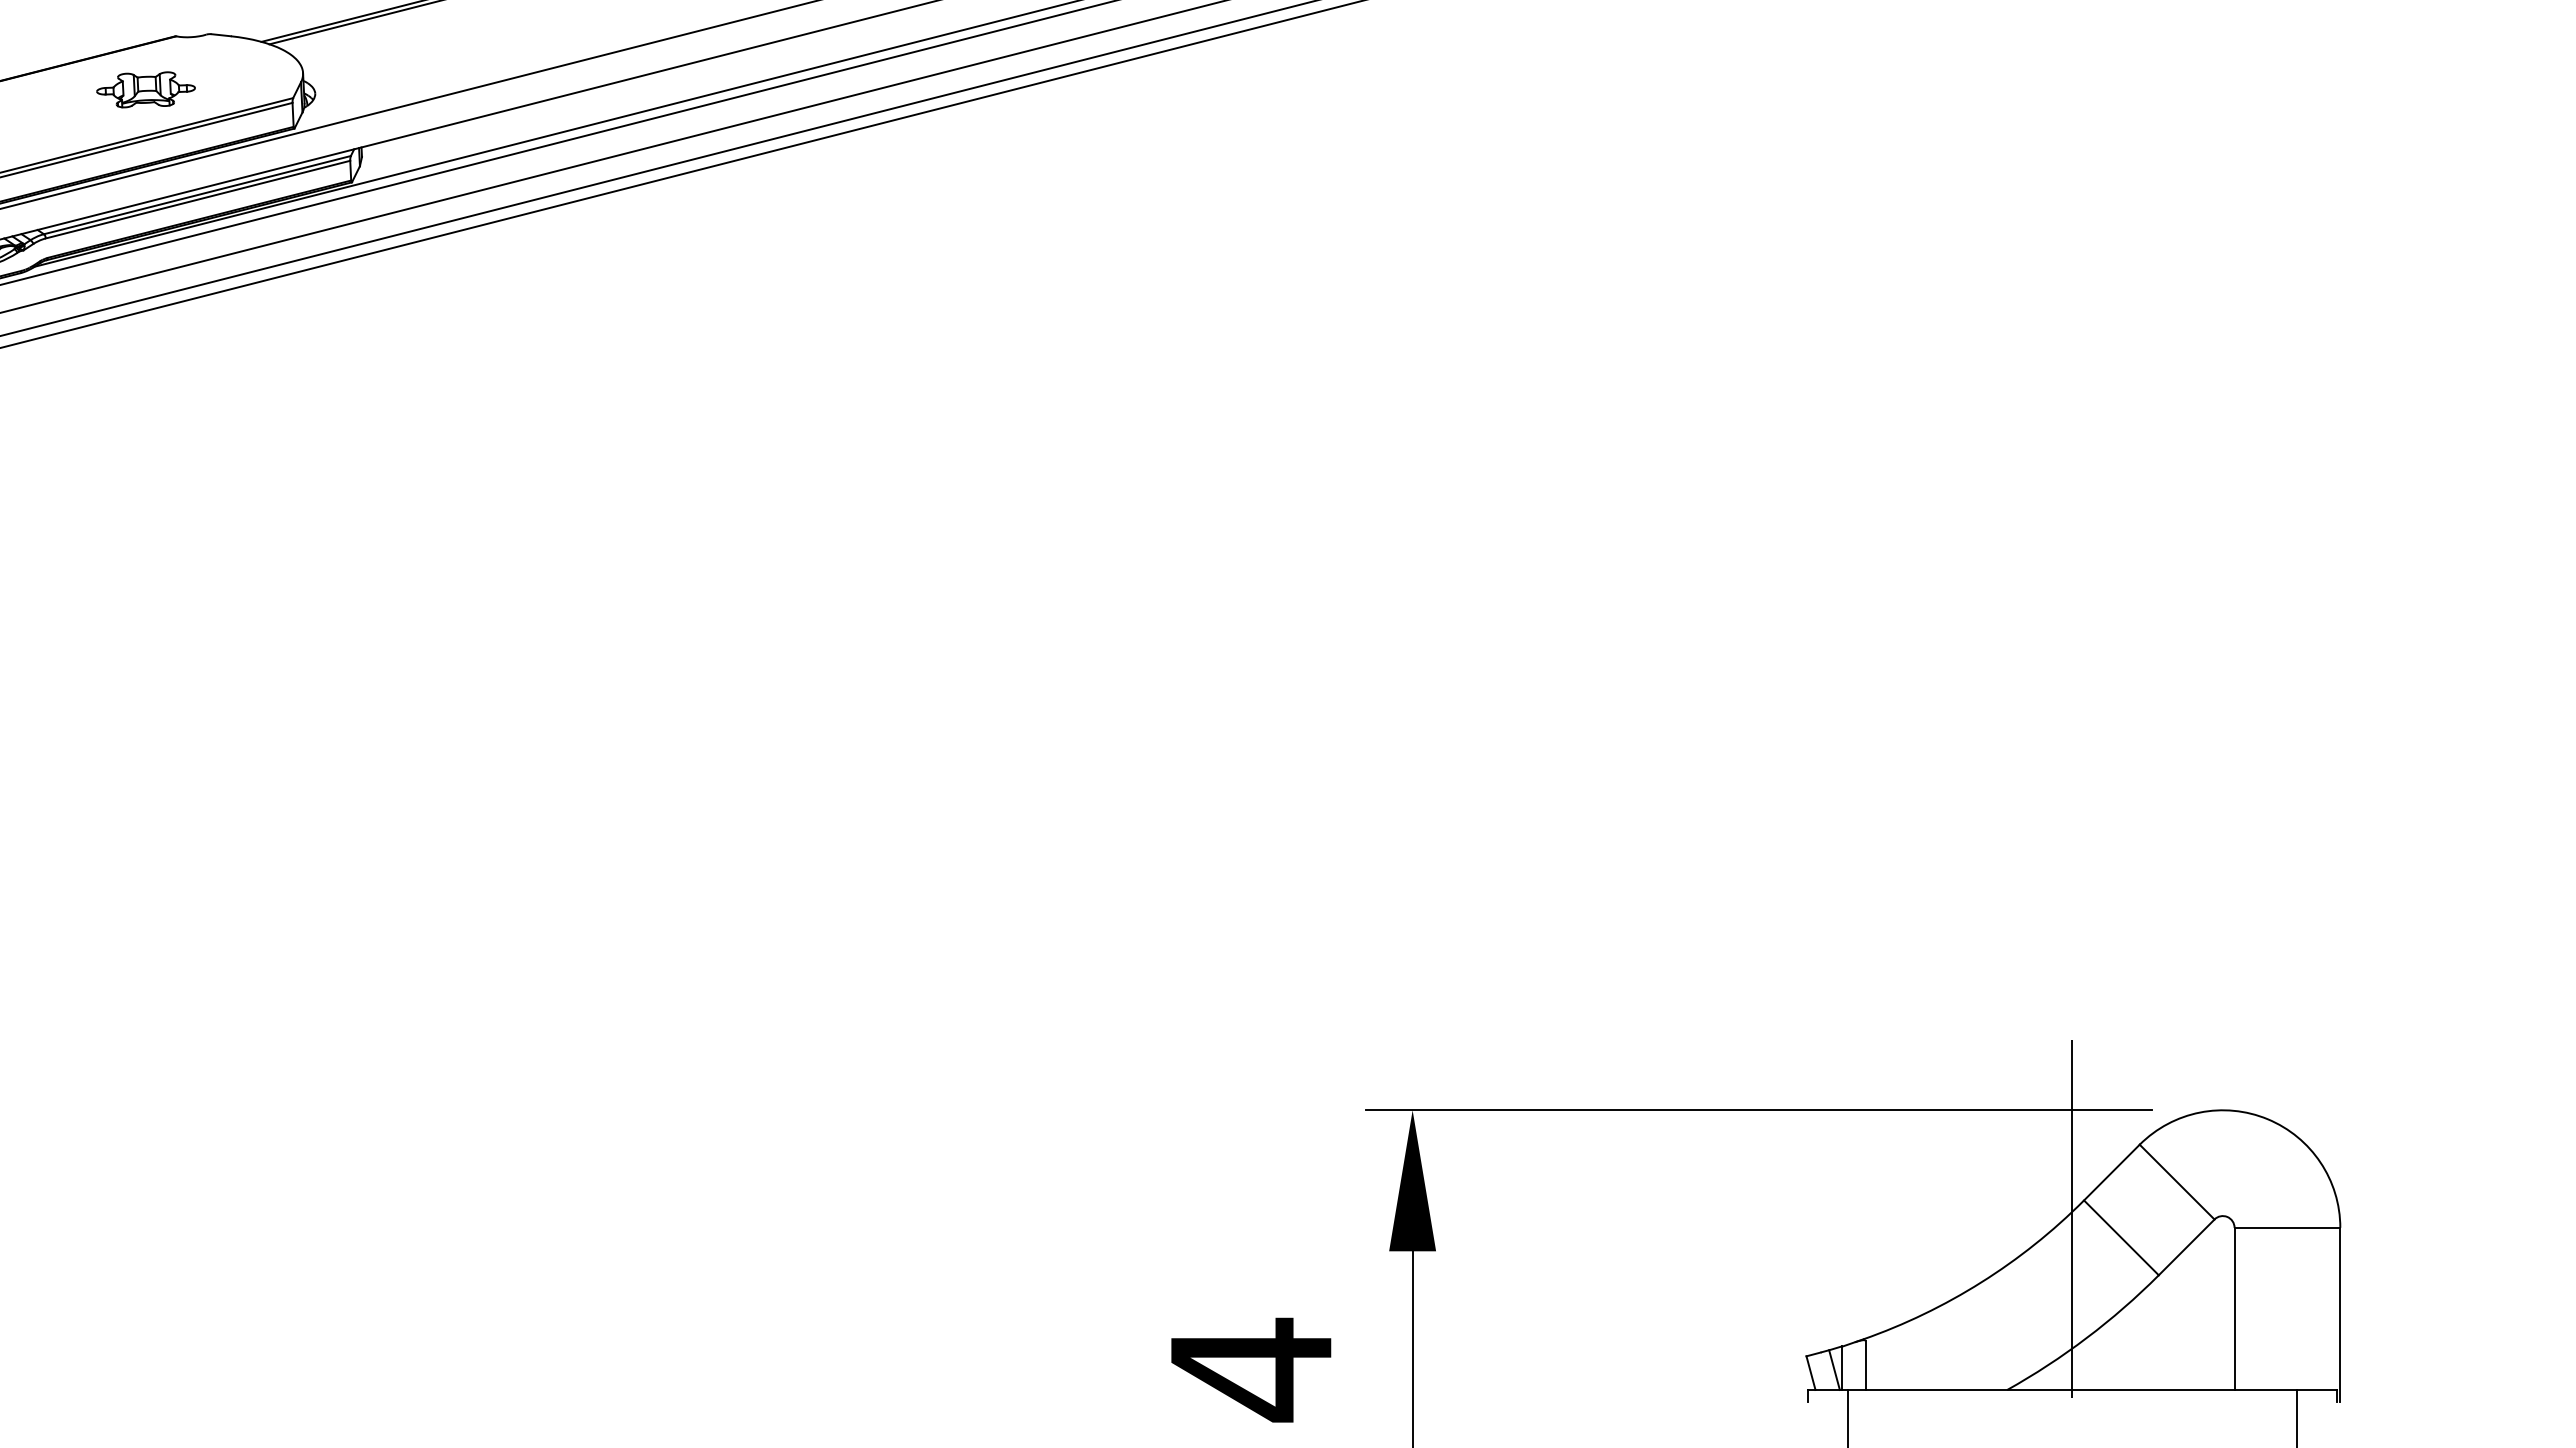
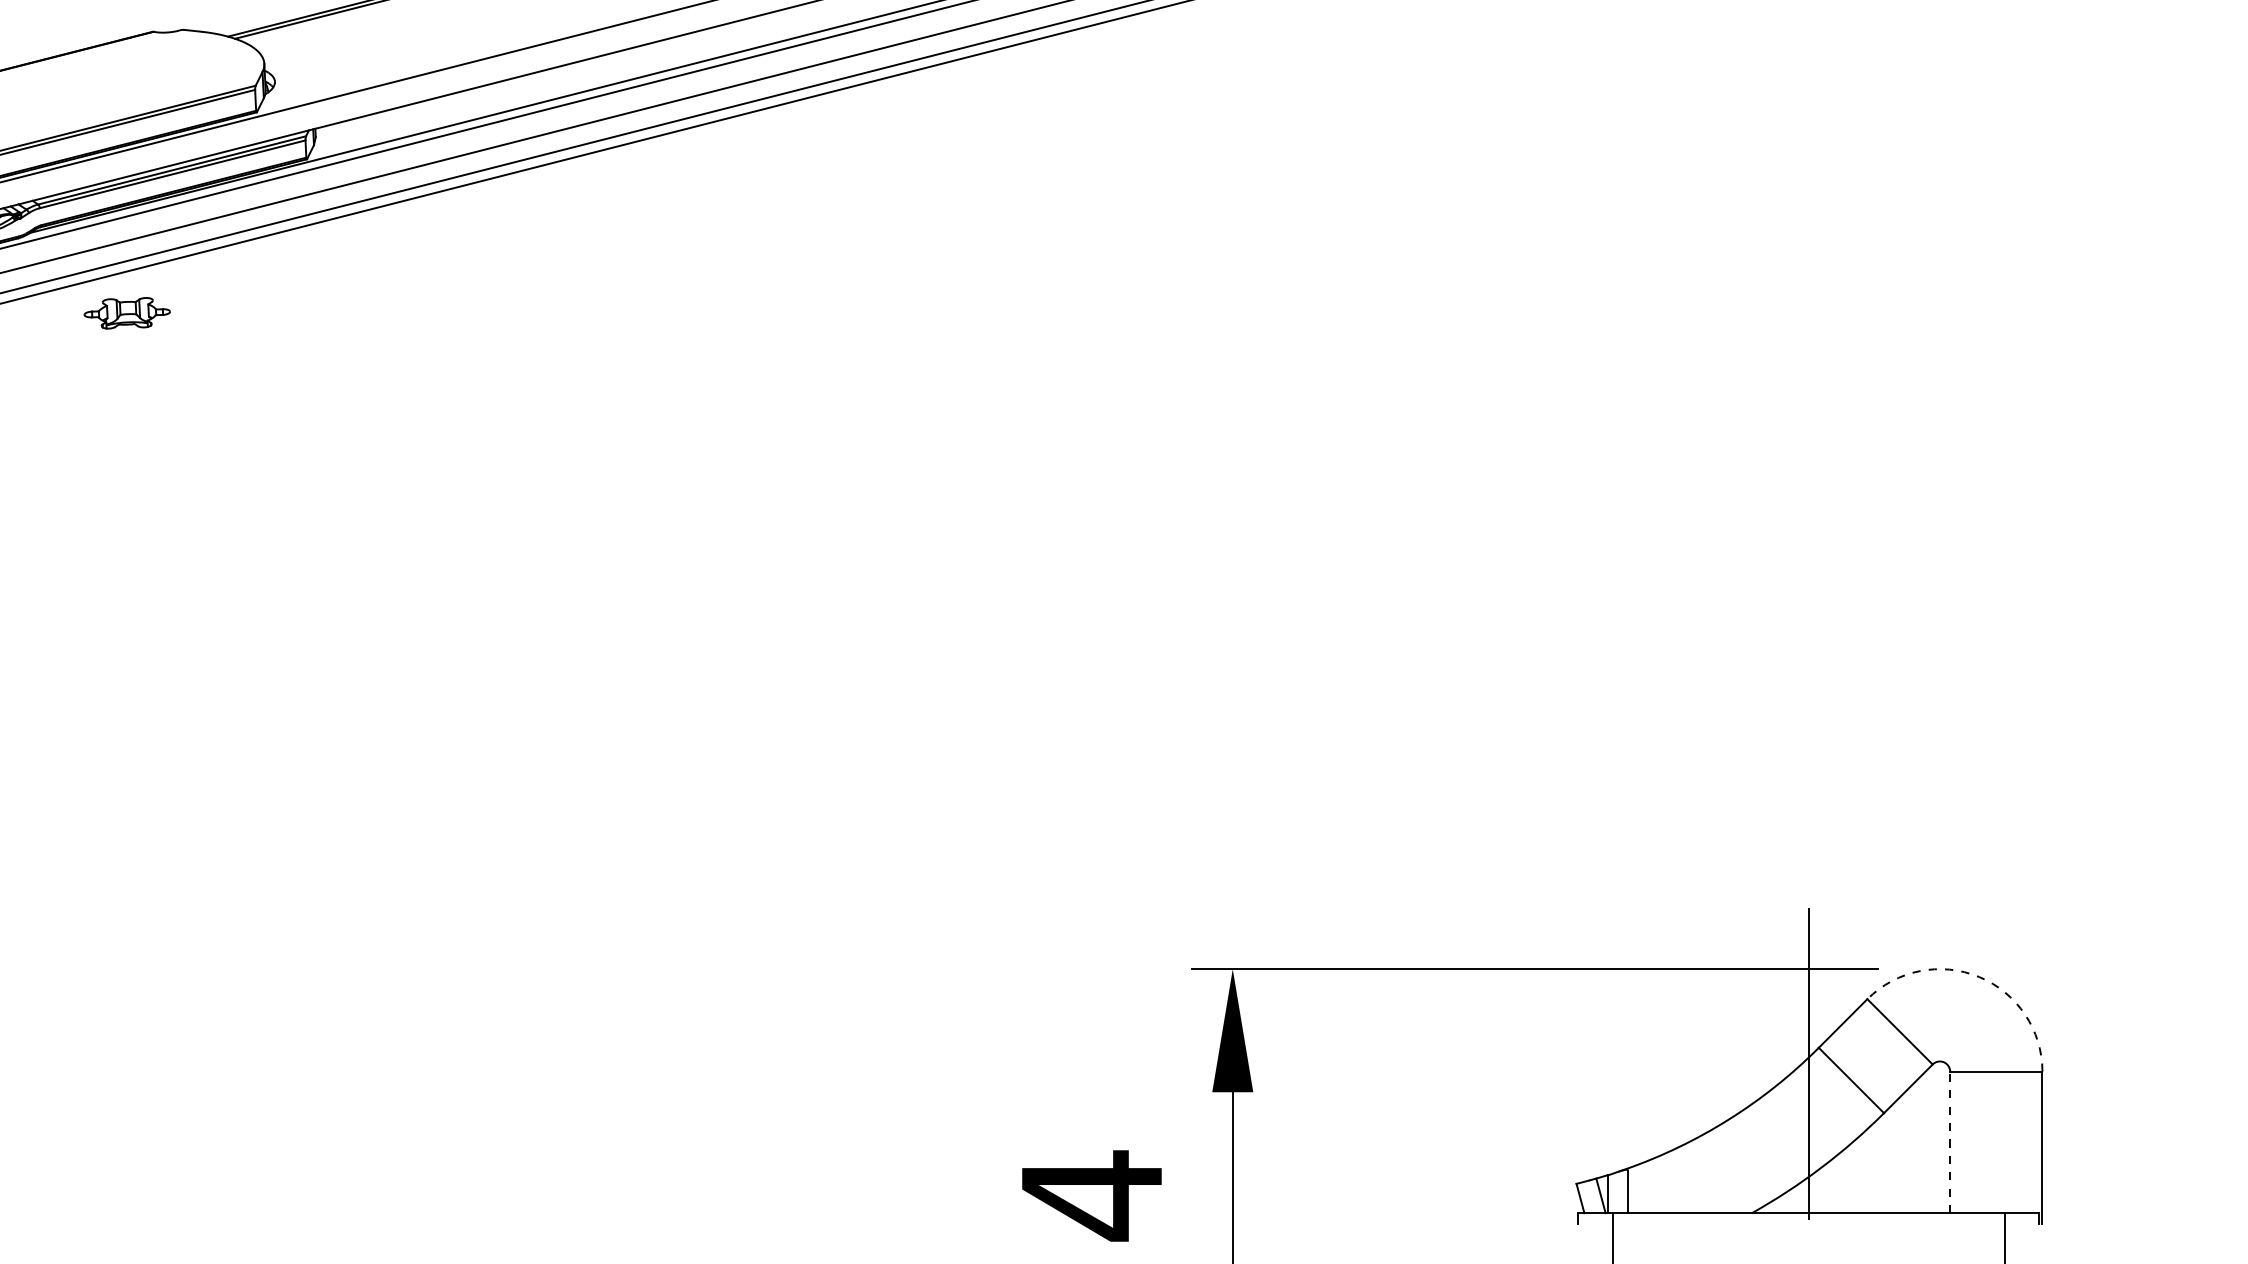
part: (145, 89) -> (126, 312), moved
arc: (2267, 1119) -> (1978, 977), solid -> dashed
line: (2234, 1308) -> (1950, 1142), solid -> dashed

